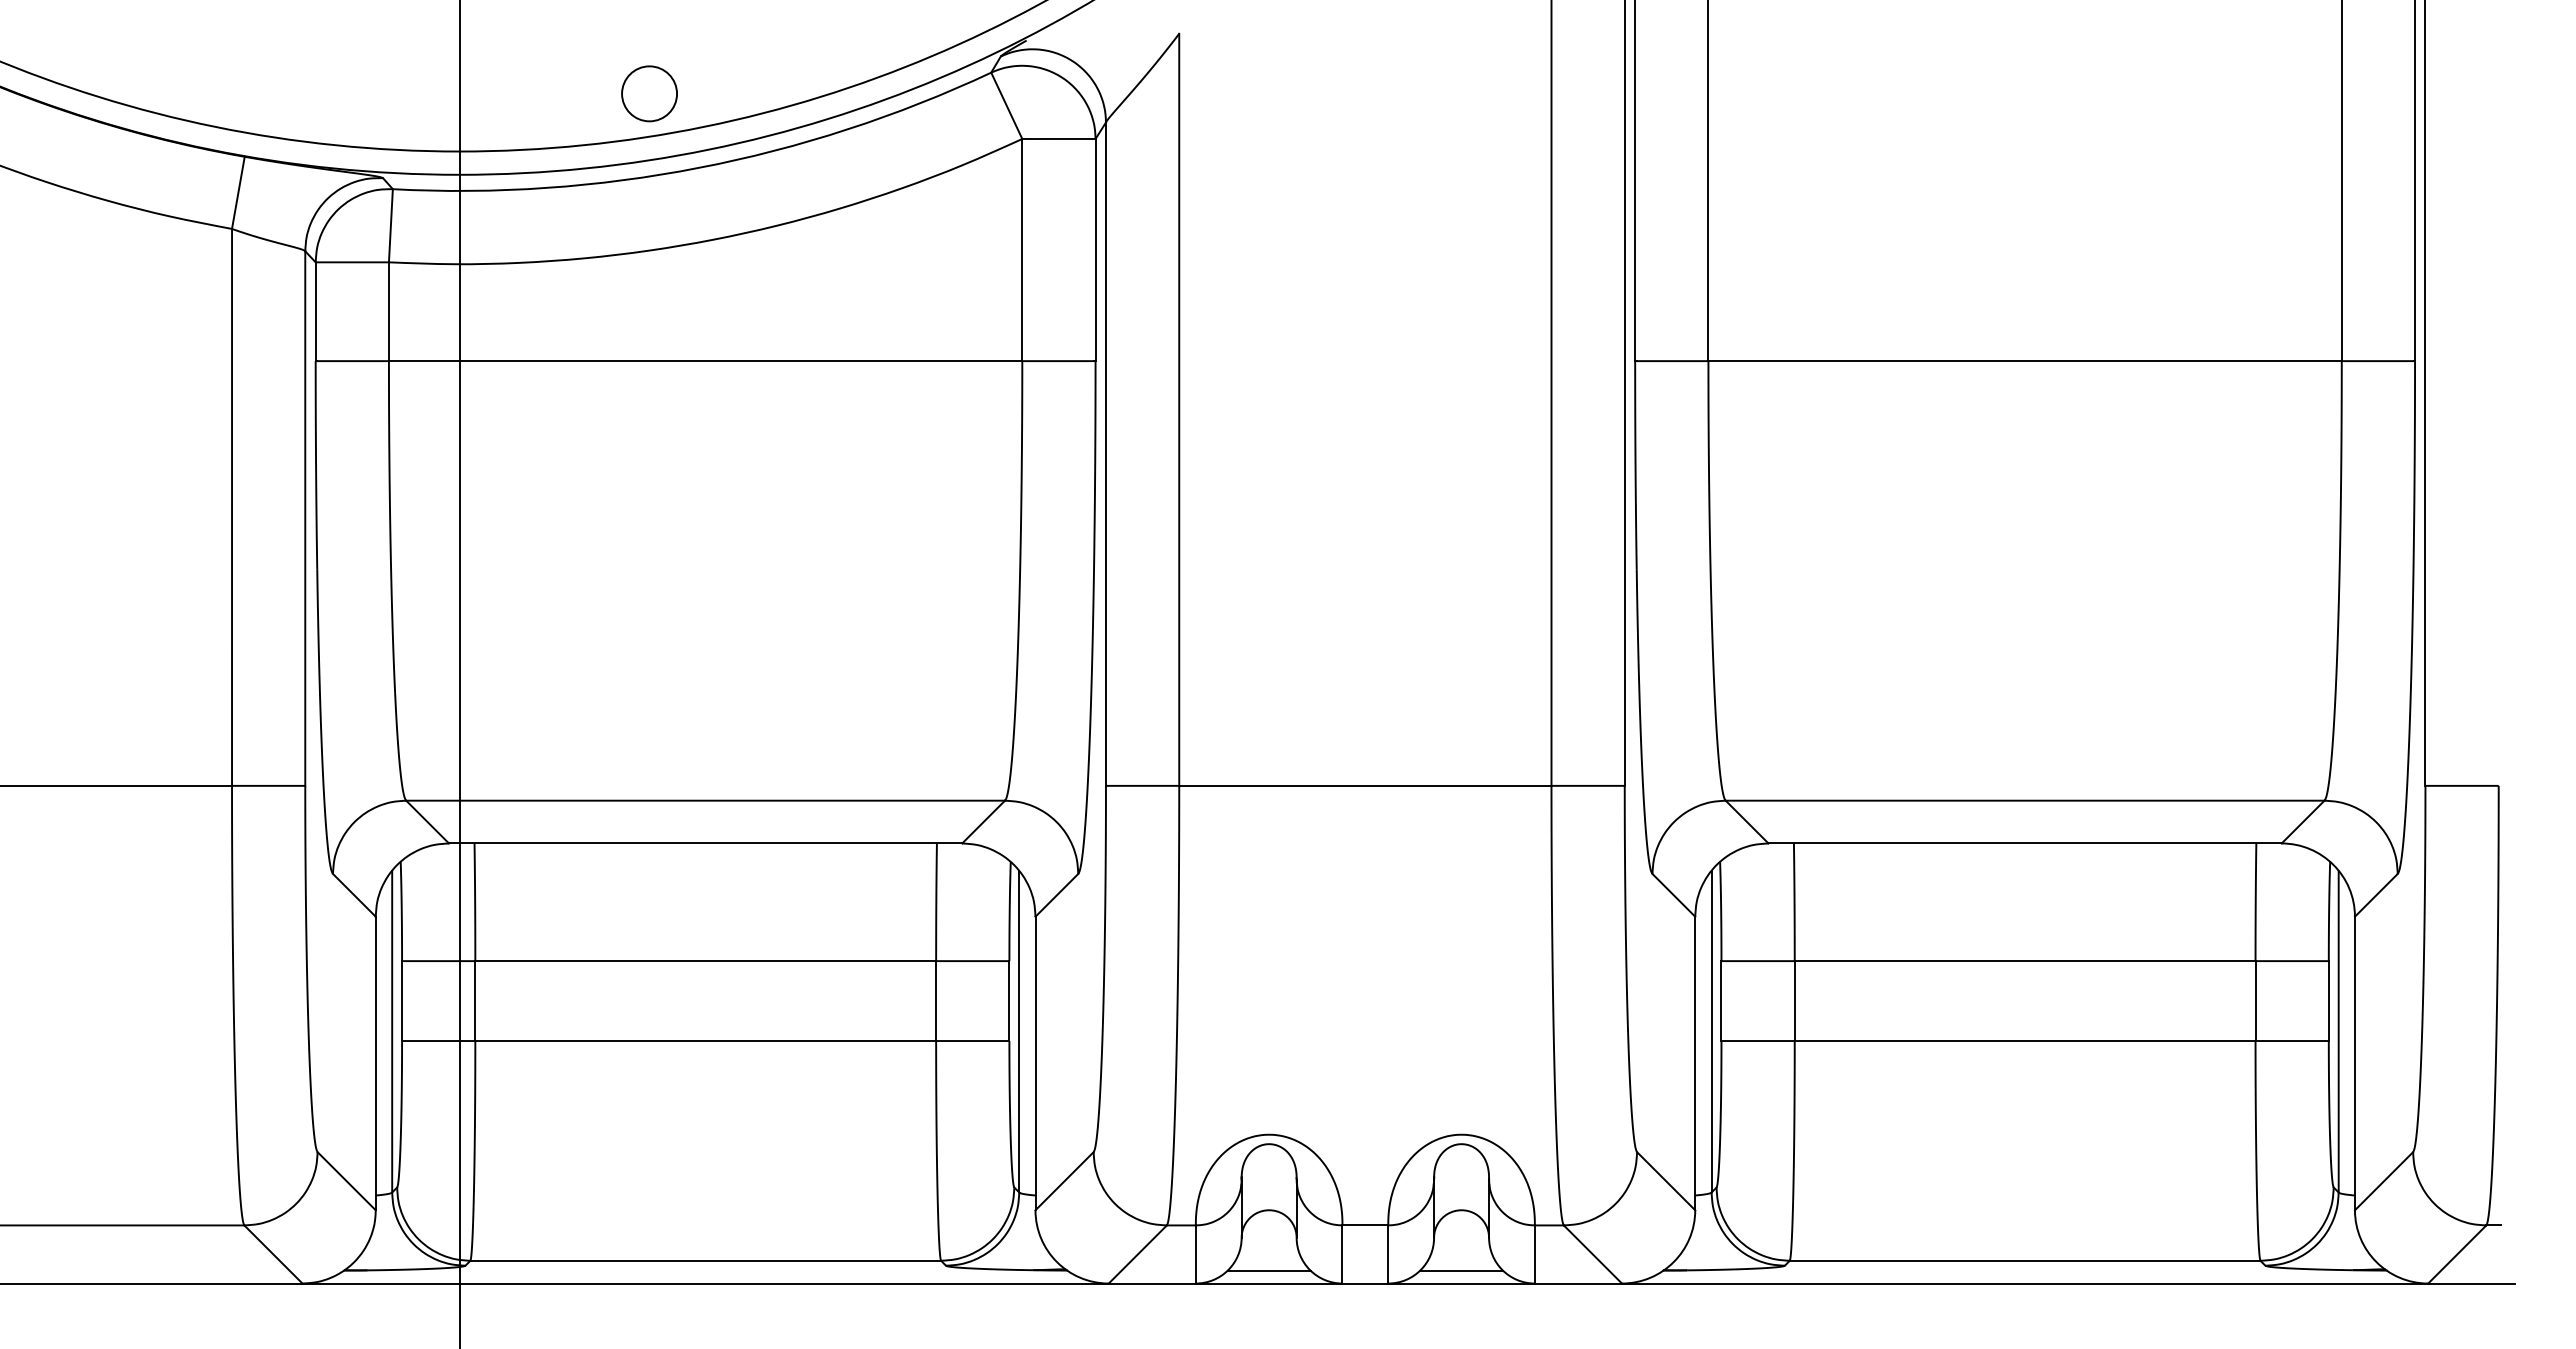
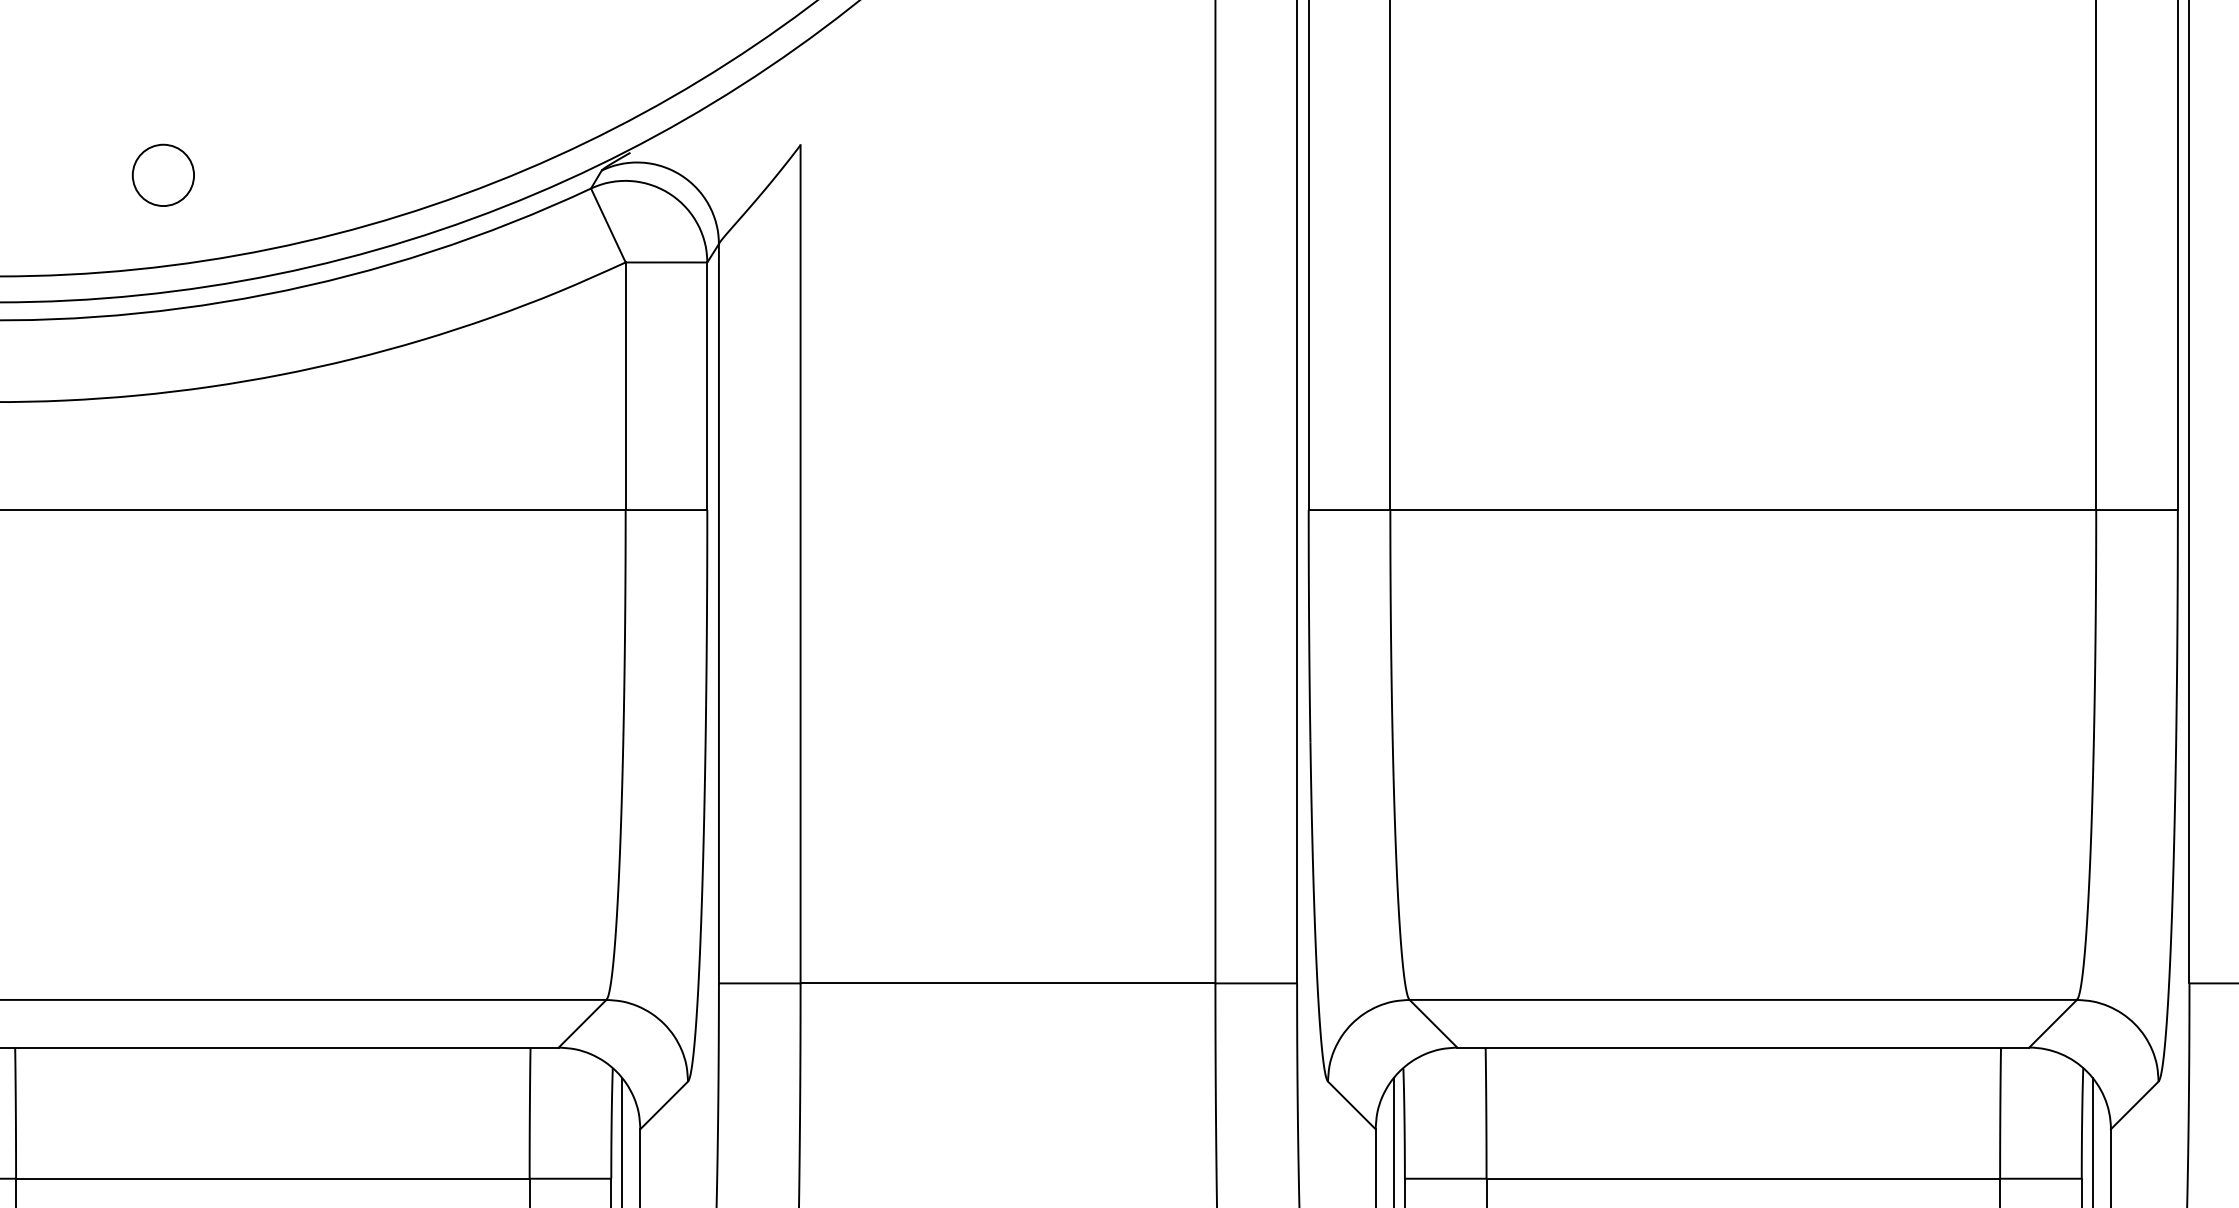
circle: (649, 93) -> (163, 174), moved

